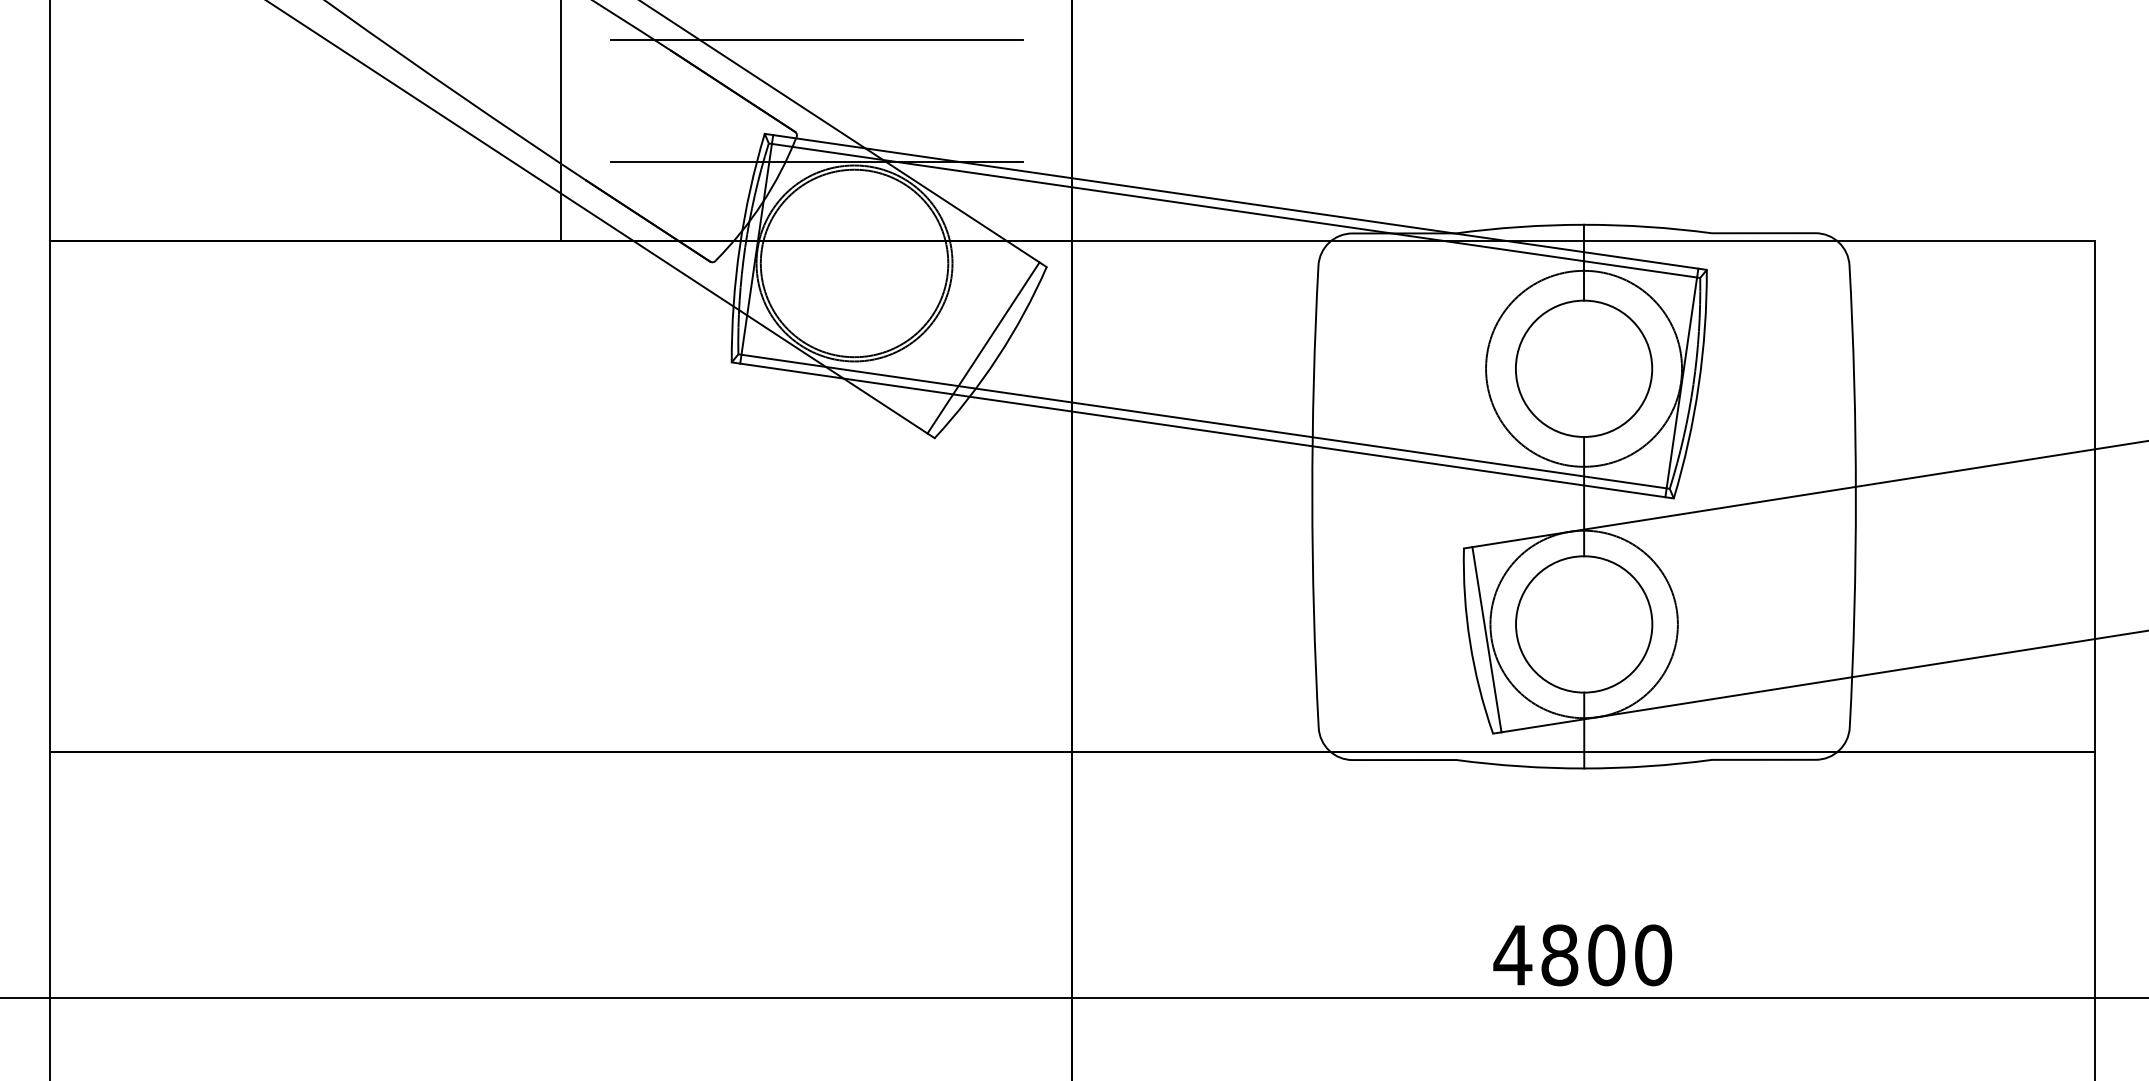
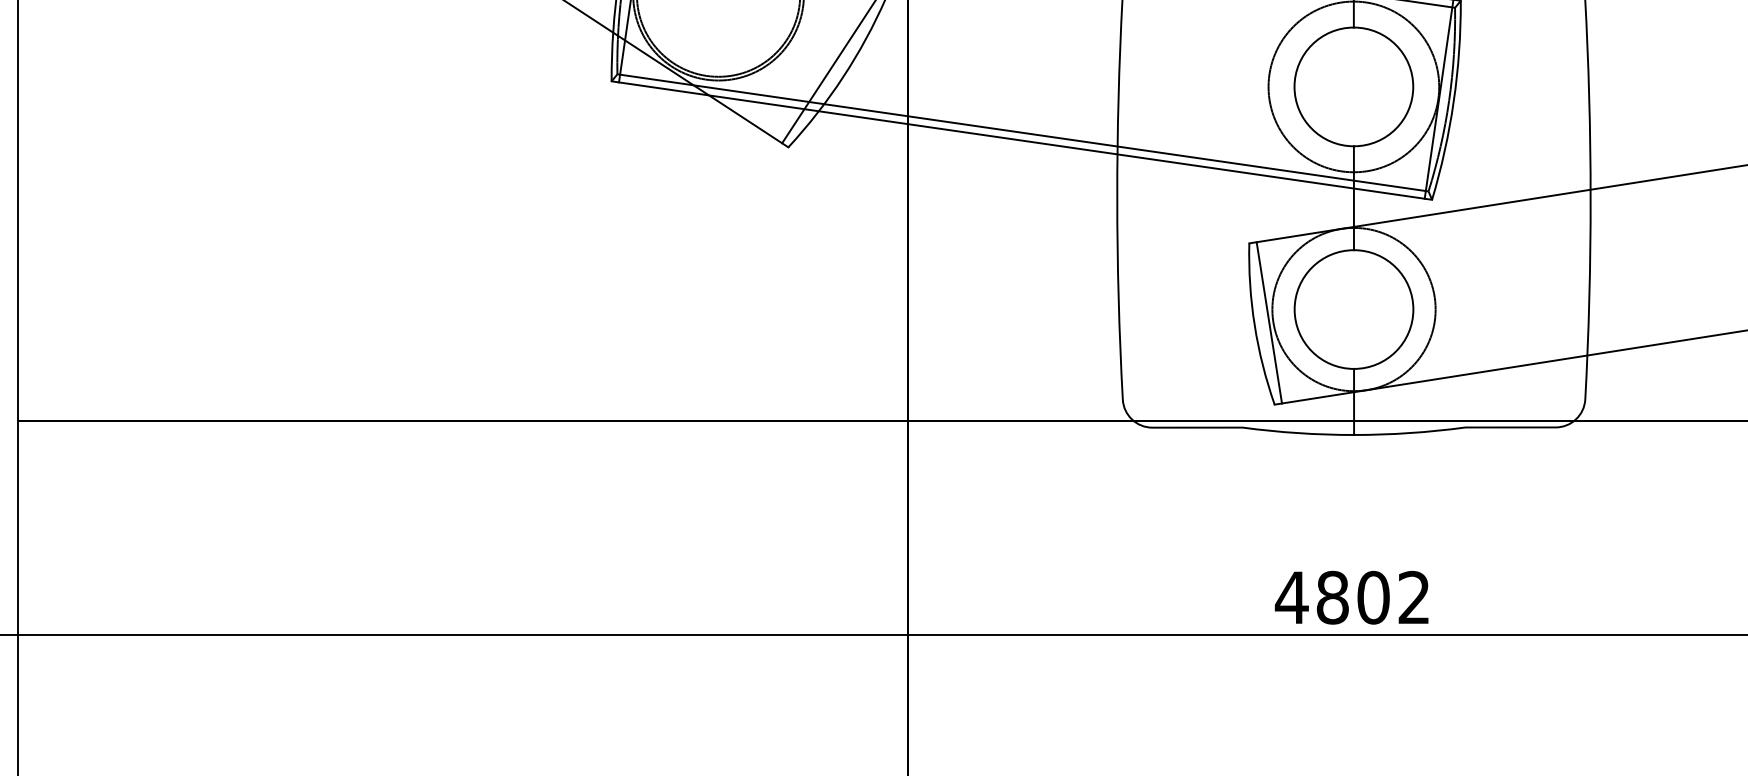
text: (1653, 955) -> (1414, 597), 4800 -> 4802

